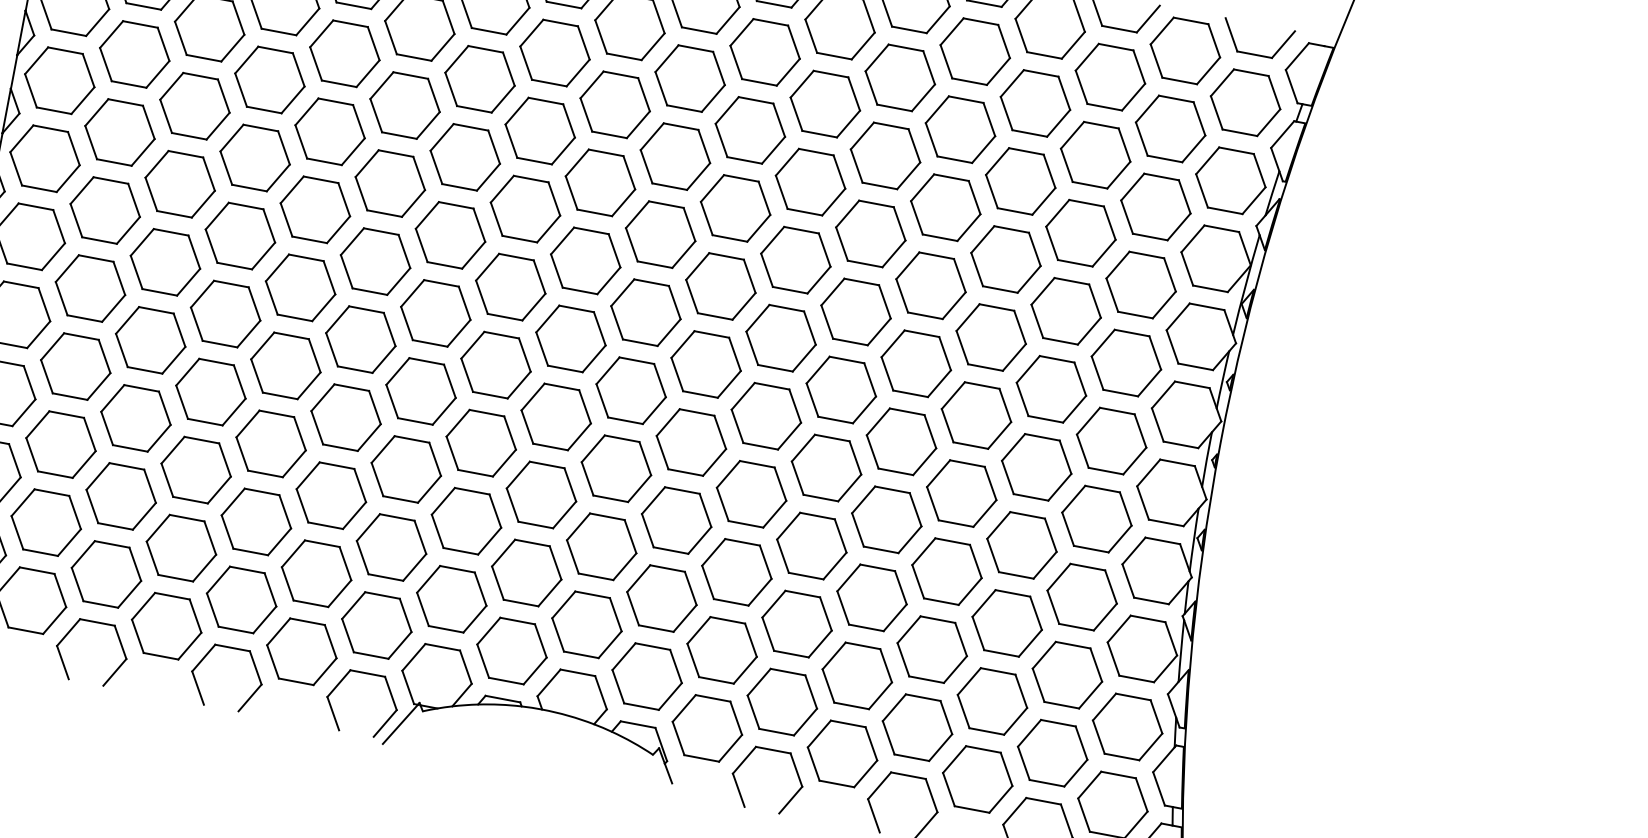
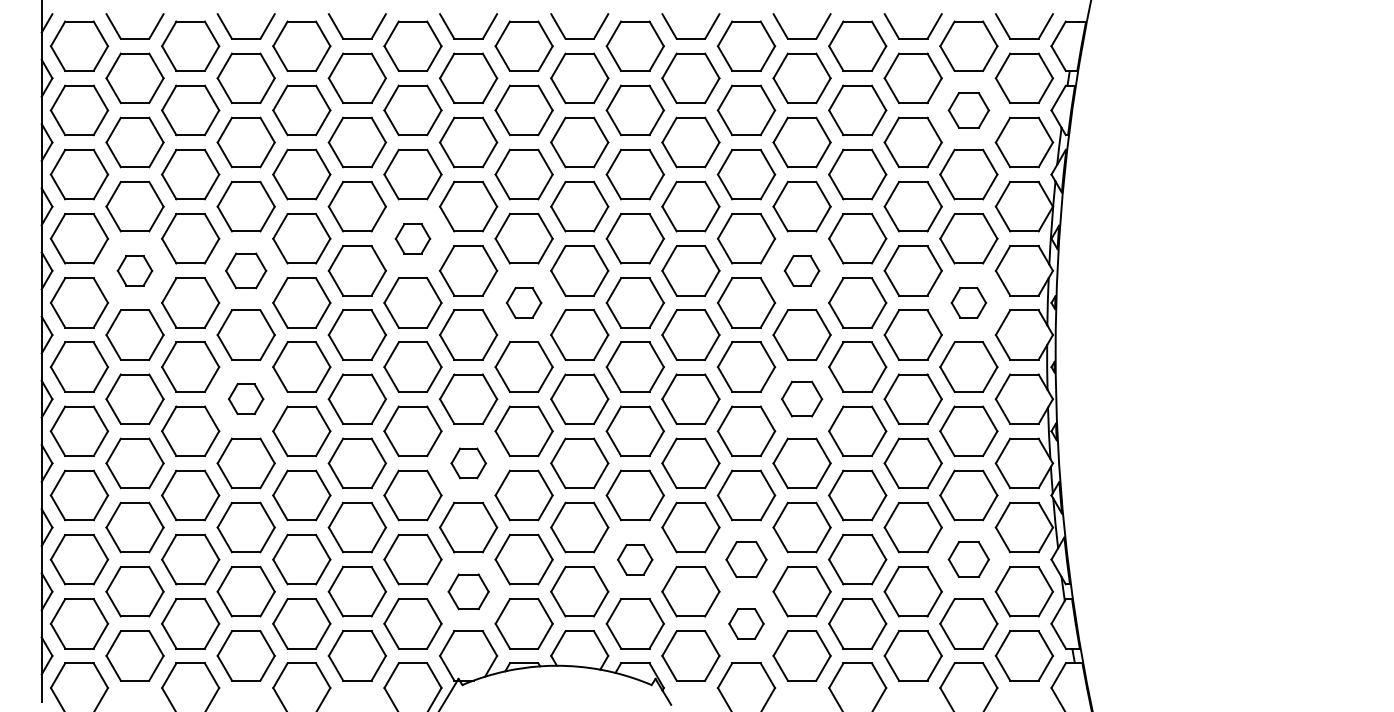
part: (1170, 128) -> (968, 110), size x0.7
part: (119, 131) -> (134, 270), size x0.6
part: (464, 156) -> (412, 238), size x0.6
part: (254, 157) -> (245, 270), size x0.7
part: (585, 260) -> (523, 302), size x0.6
part: (930, 285) -> (801, 270), size x0.6
part: (224, 313) -> (245, 398), size x0.6
part: (1126, 362) -> (968, 302), size x0.6
part: (900, 440) -> (801, 398), size x0.7
part: (481, 443) -> (468, 463), size x0.6
part: (451, 598) -> (468, 591), size x0.7
part: (660, 598) -> (634, 559), size x0.6
part: (797, 623) -> (746, 559), size x0.7
part: (1067, 674) -> (968, 559), size x0.7
part: (782, 701) -> (746, 623), size x0.6

